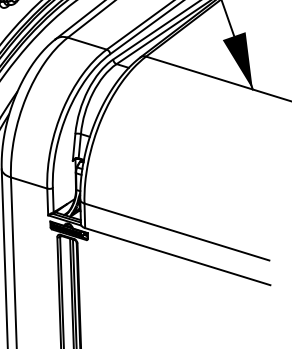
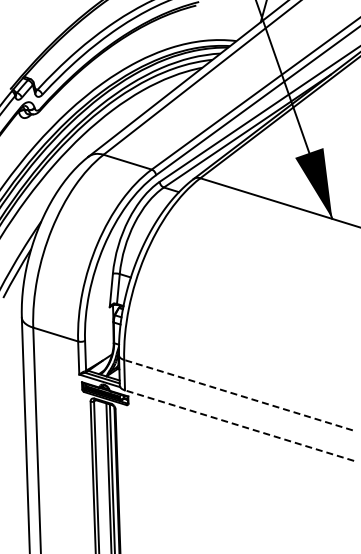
line: (176, 232) -> (238, 395), solid -> dashed
line: (177, 256) -> (239, 425), solid -> dashed

